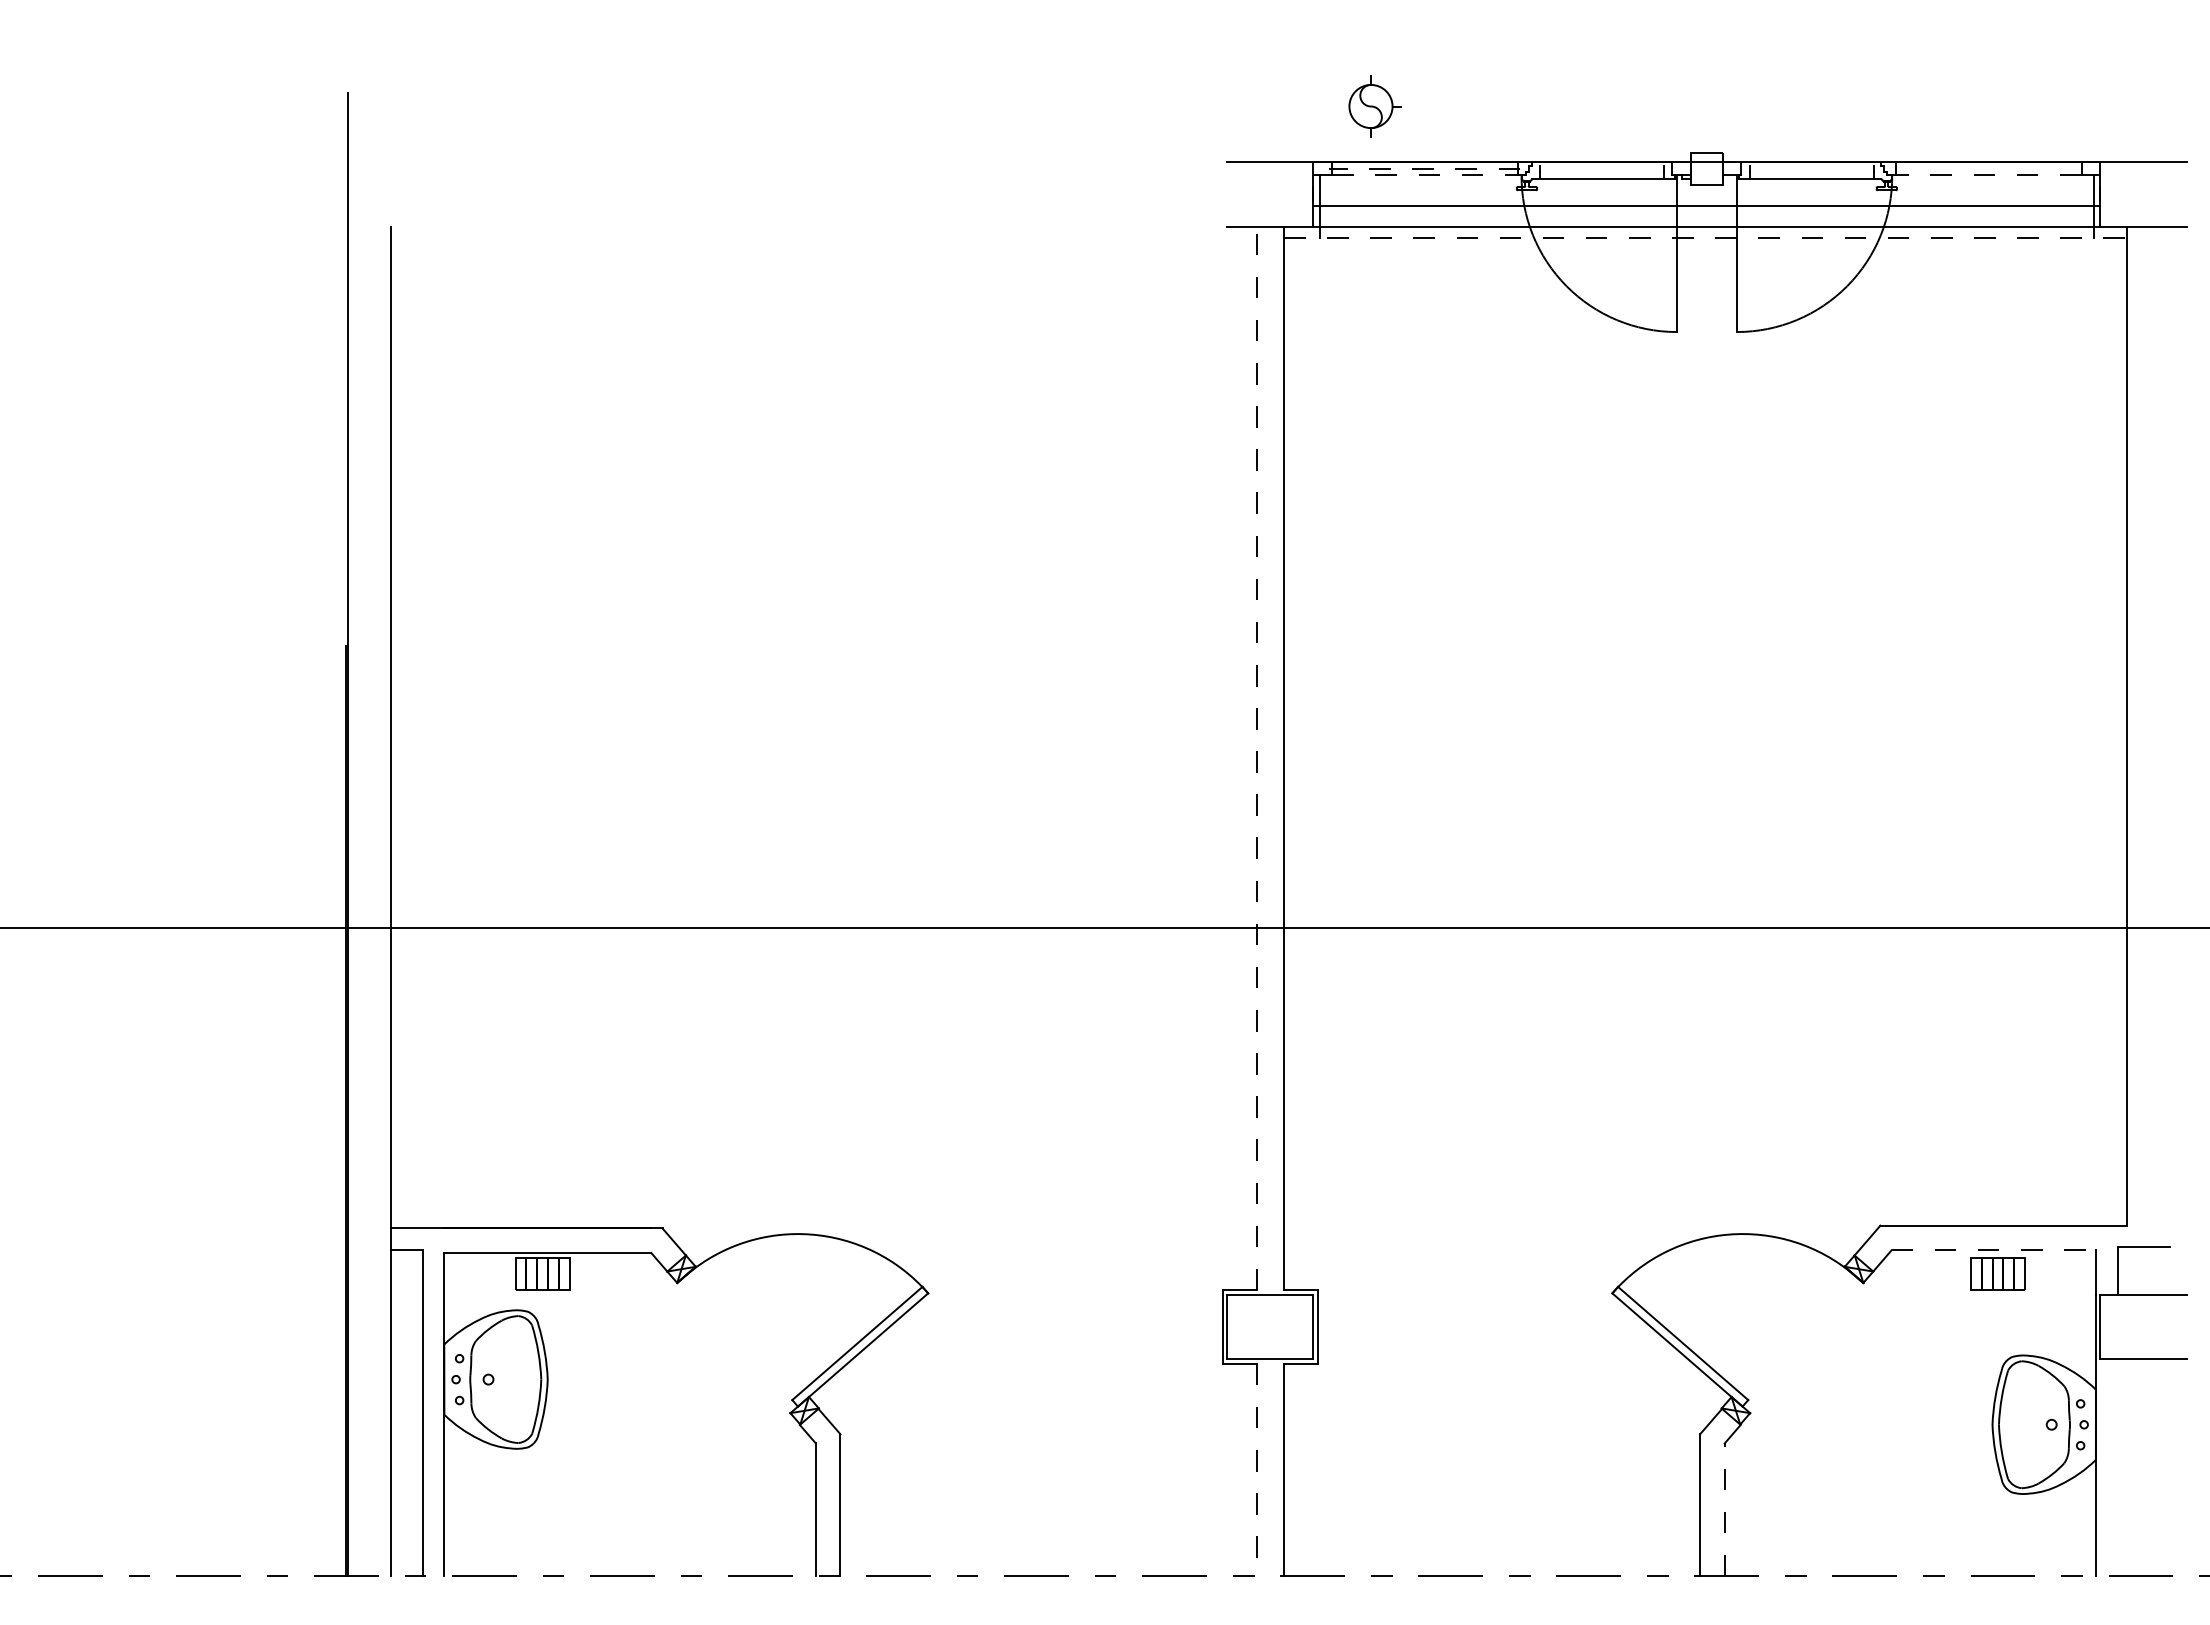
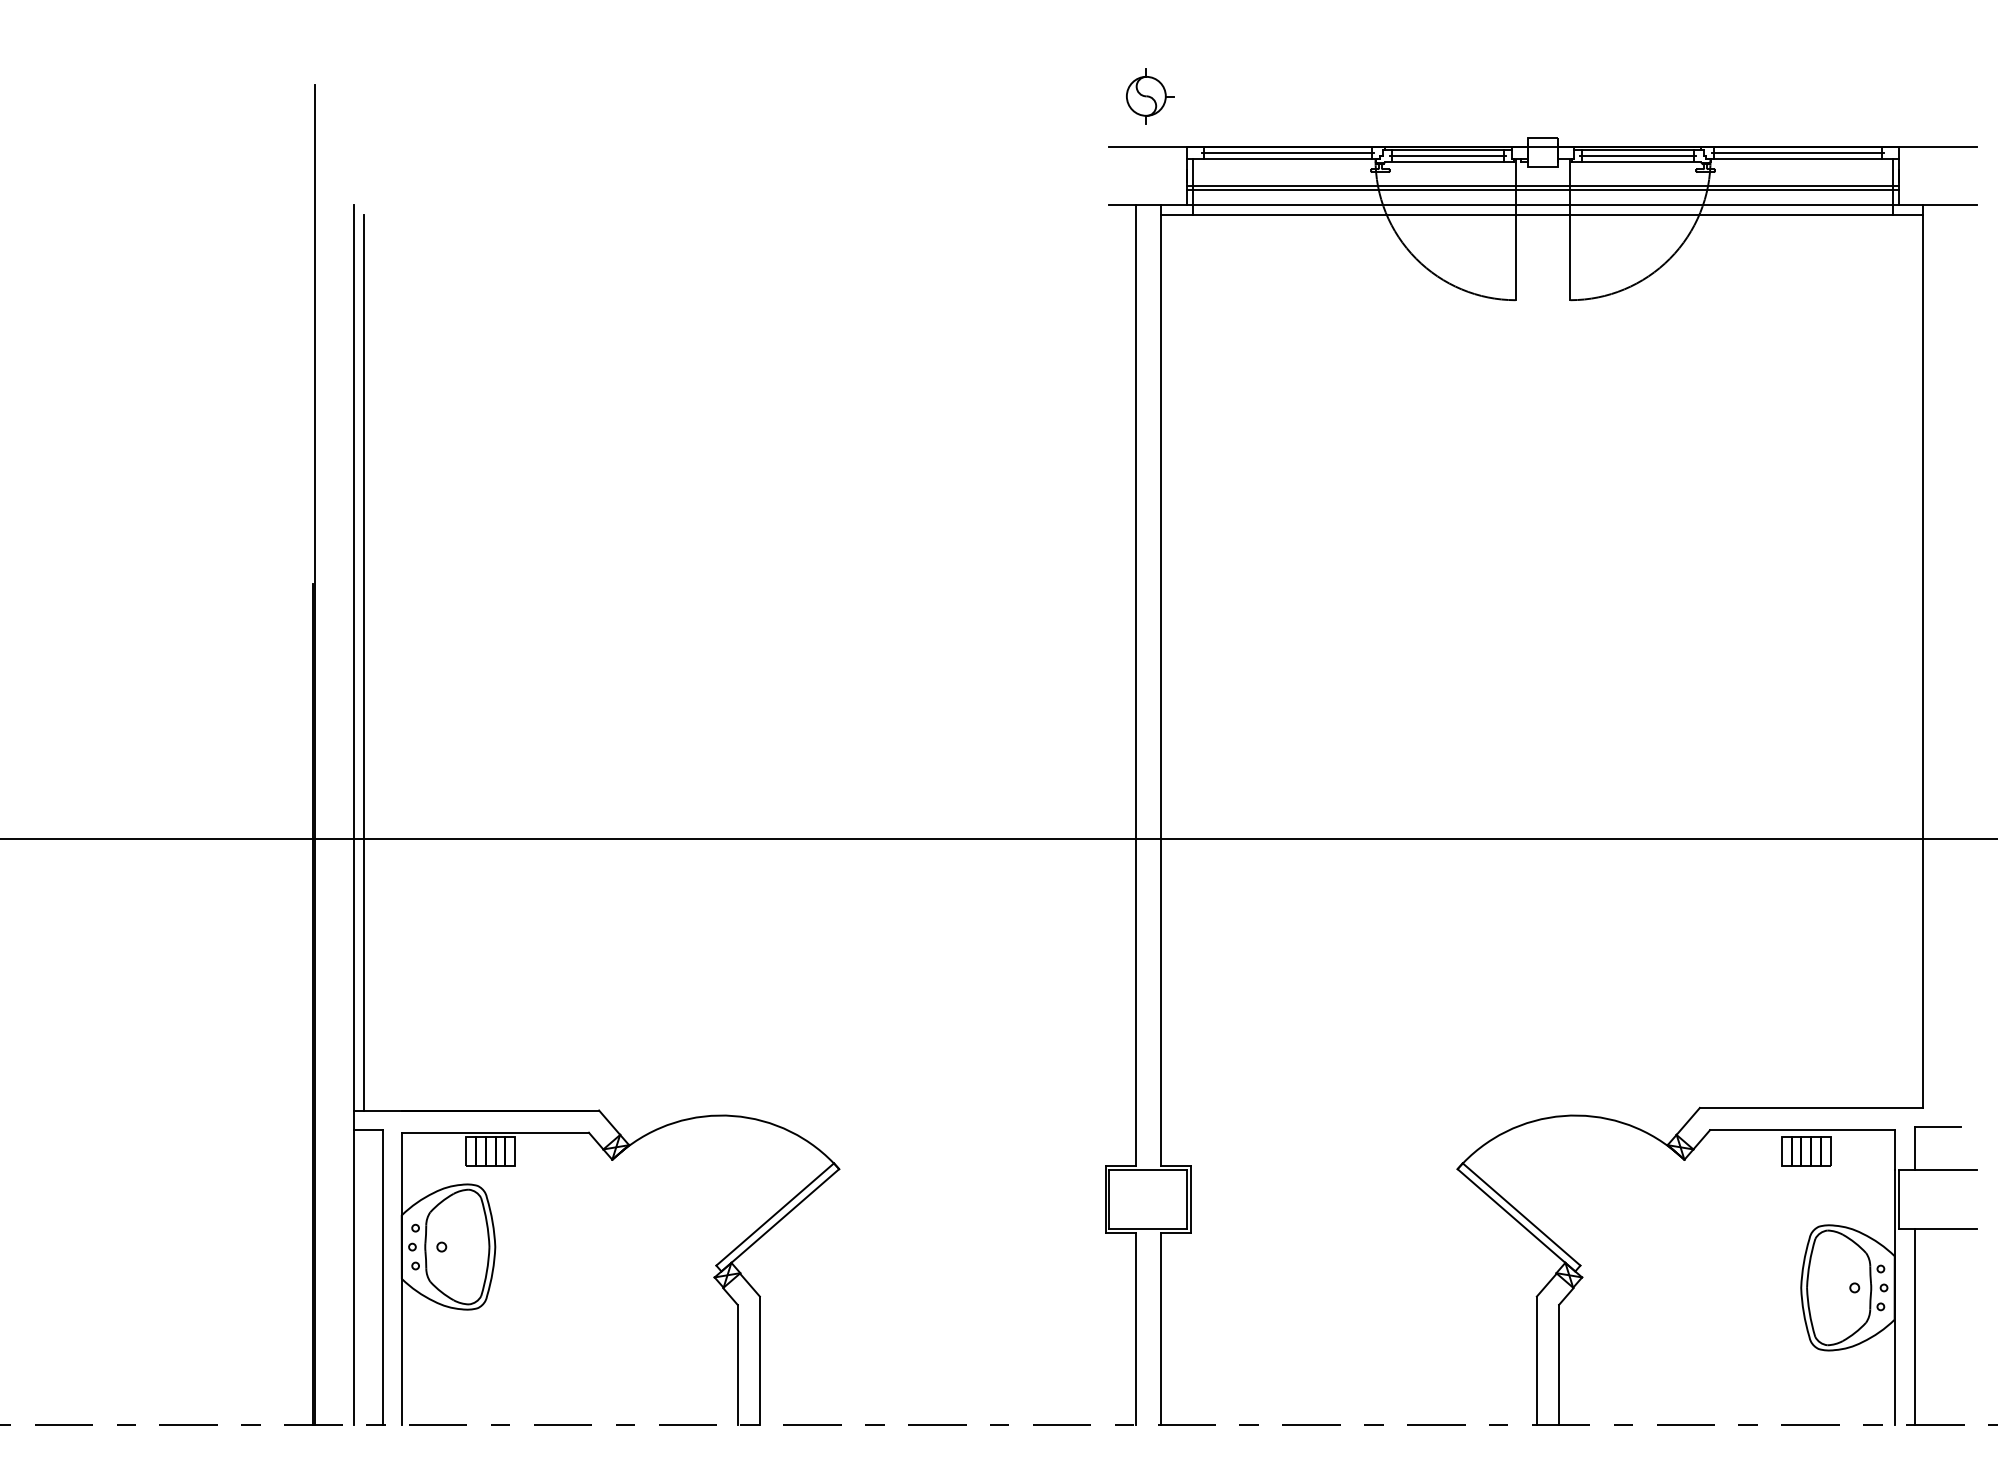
part: (1374, 106) -> (1149, 96), moved
line: (1602, 165) -> (1448, 149), added
line: (1811, 165) -> (1637, 149), added
line: (1424, 168) -> (1287, 152), dashed -> solid
line: (1988, 168) -> (1797, 152), added
line: (1601, 172) -> (1447, 156), added
line: (1811, 172) -> (1637, 156), added
line: (1428, 175) -> (1291, 158), dashed -> solid
line: (1985, 175) -> (1794, 158), dashed -> solid
line: (1706, 209) -> (1542, 189), added
line: (1705, 237) -> (1541, 214), dashed -> solid
line: (402, 732) -> (364, 662), added
line: (1256, 758) -> (1135, 685), dashed -> solid
line: (1994, 1250) -> (1803, 1130), dashed -> solid
line: (2117, 1467) -> (1914, 1326), added
line: (1256, 1470) -> (1135, 1329), dashed -> solid
line: (1724, 1509) -> (1558, 1364), dashed -> solid

